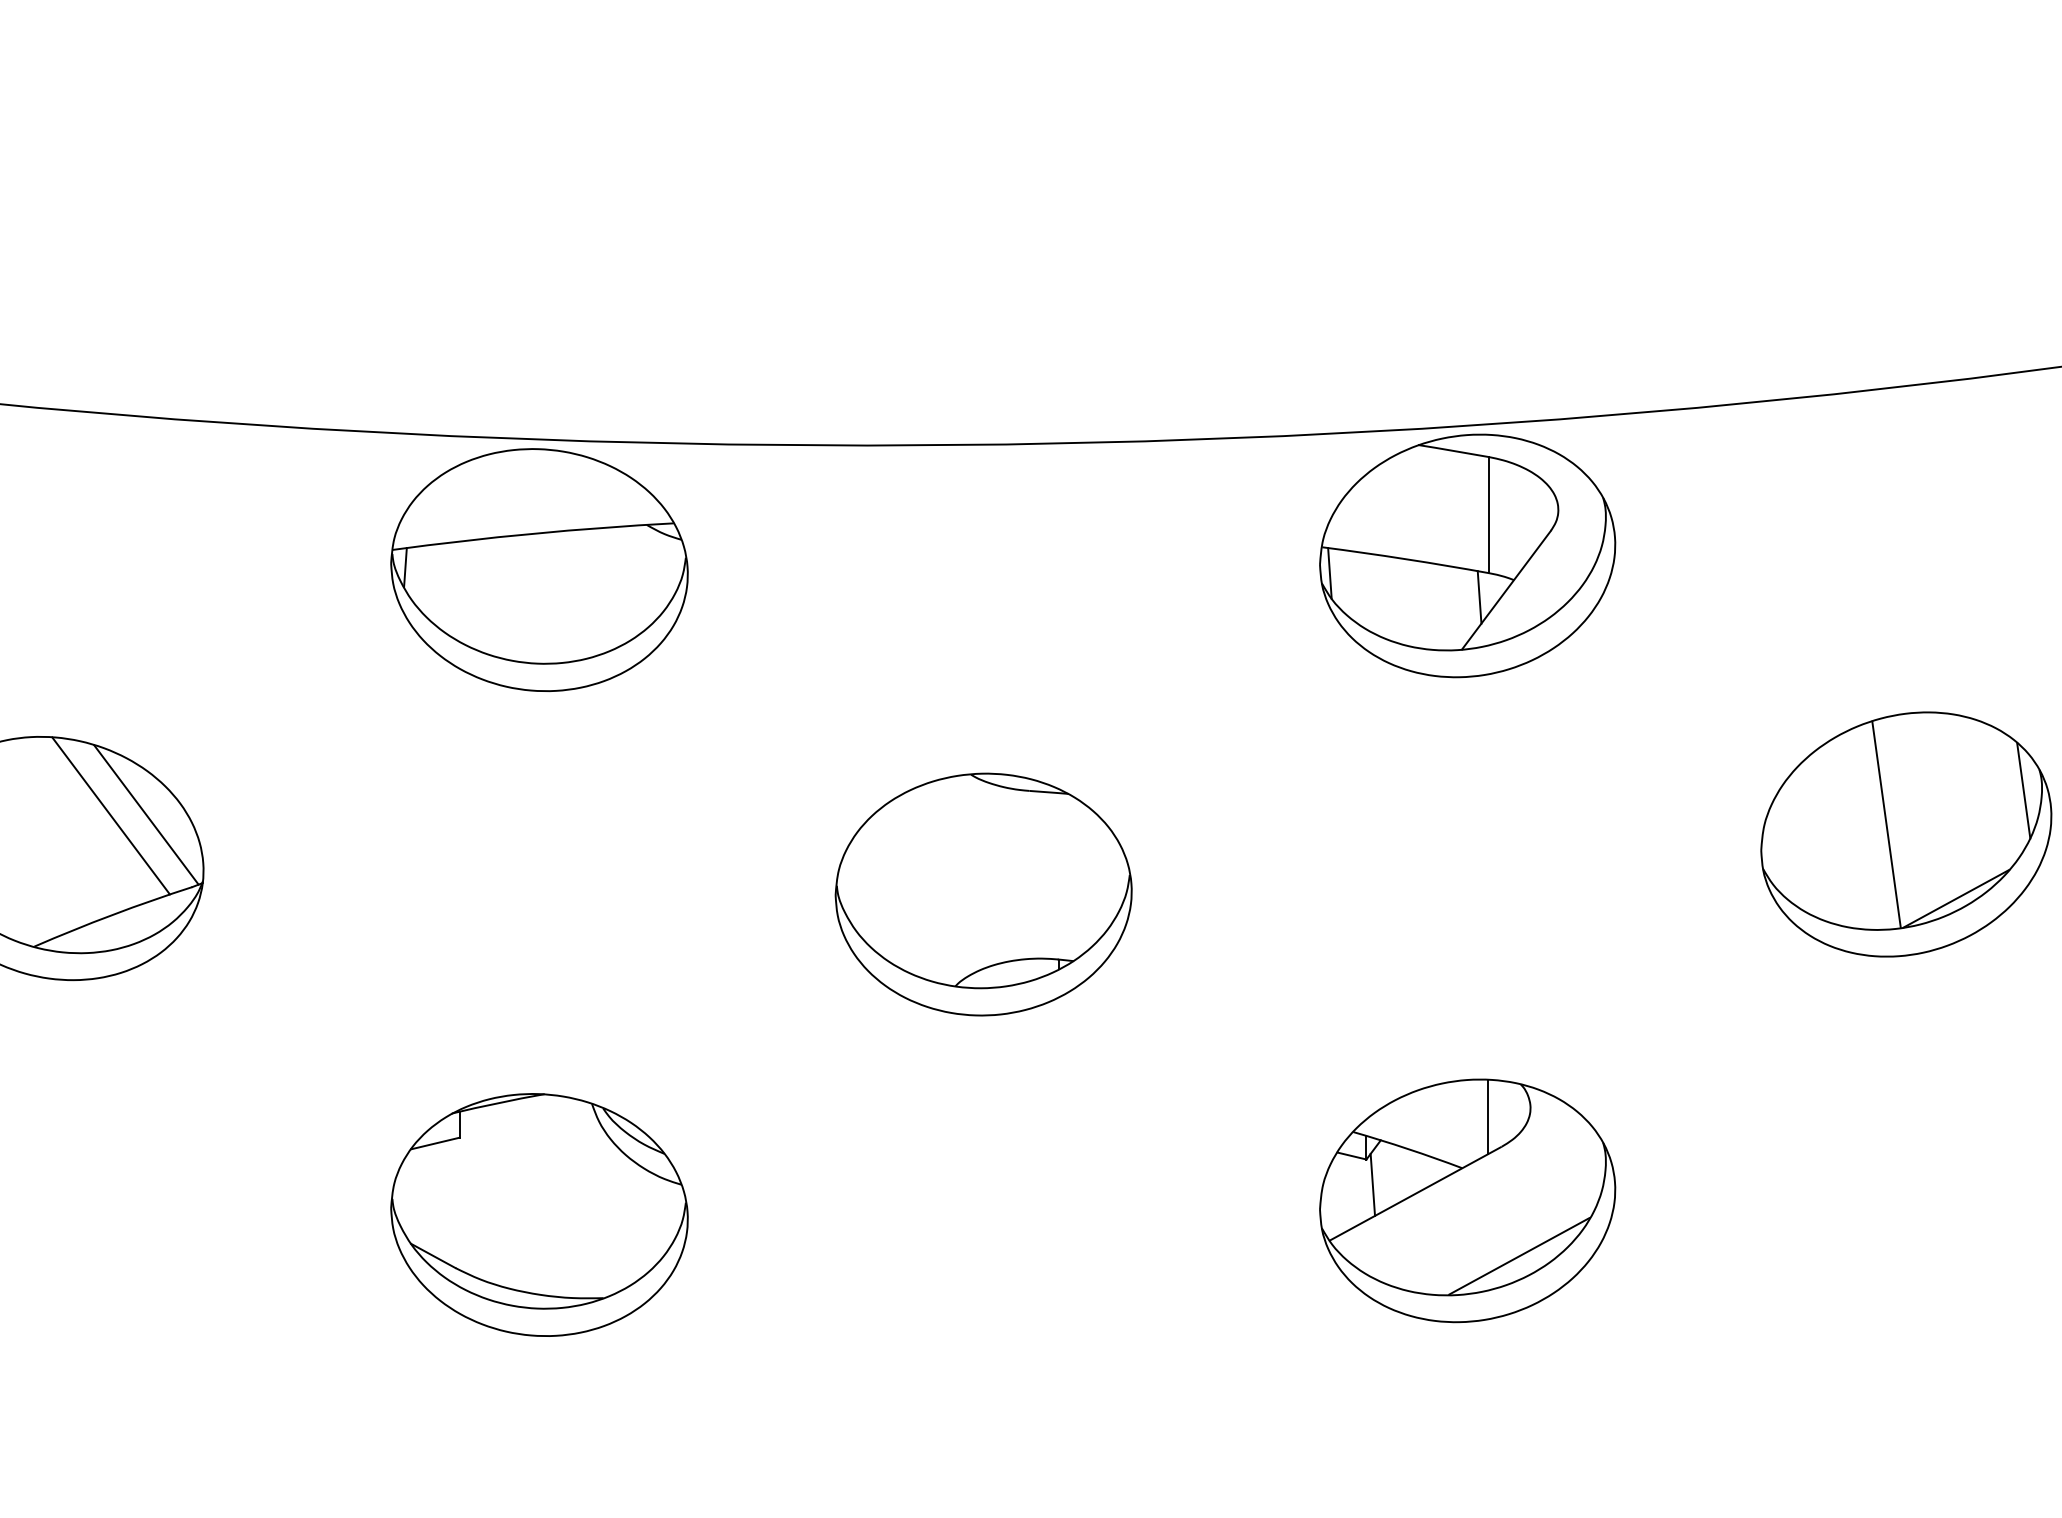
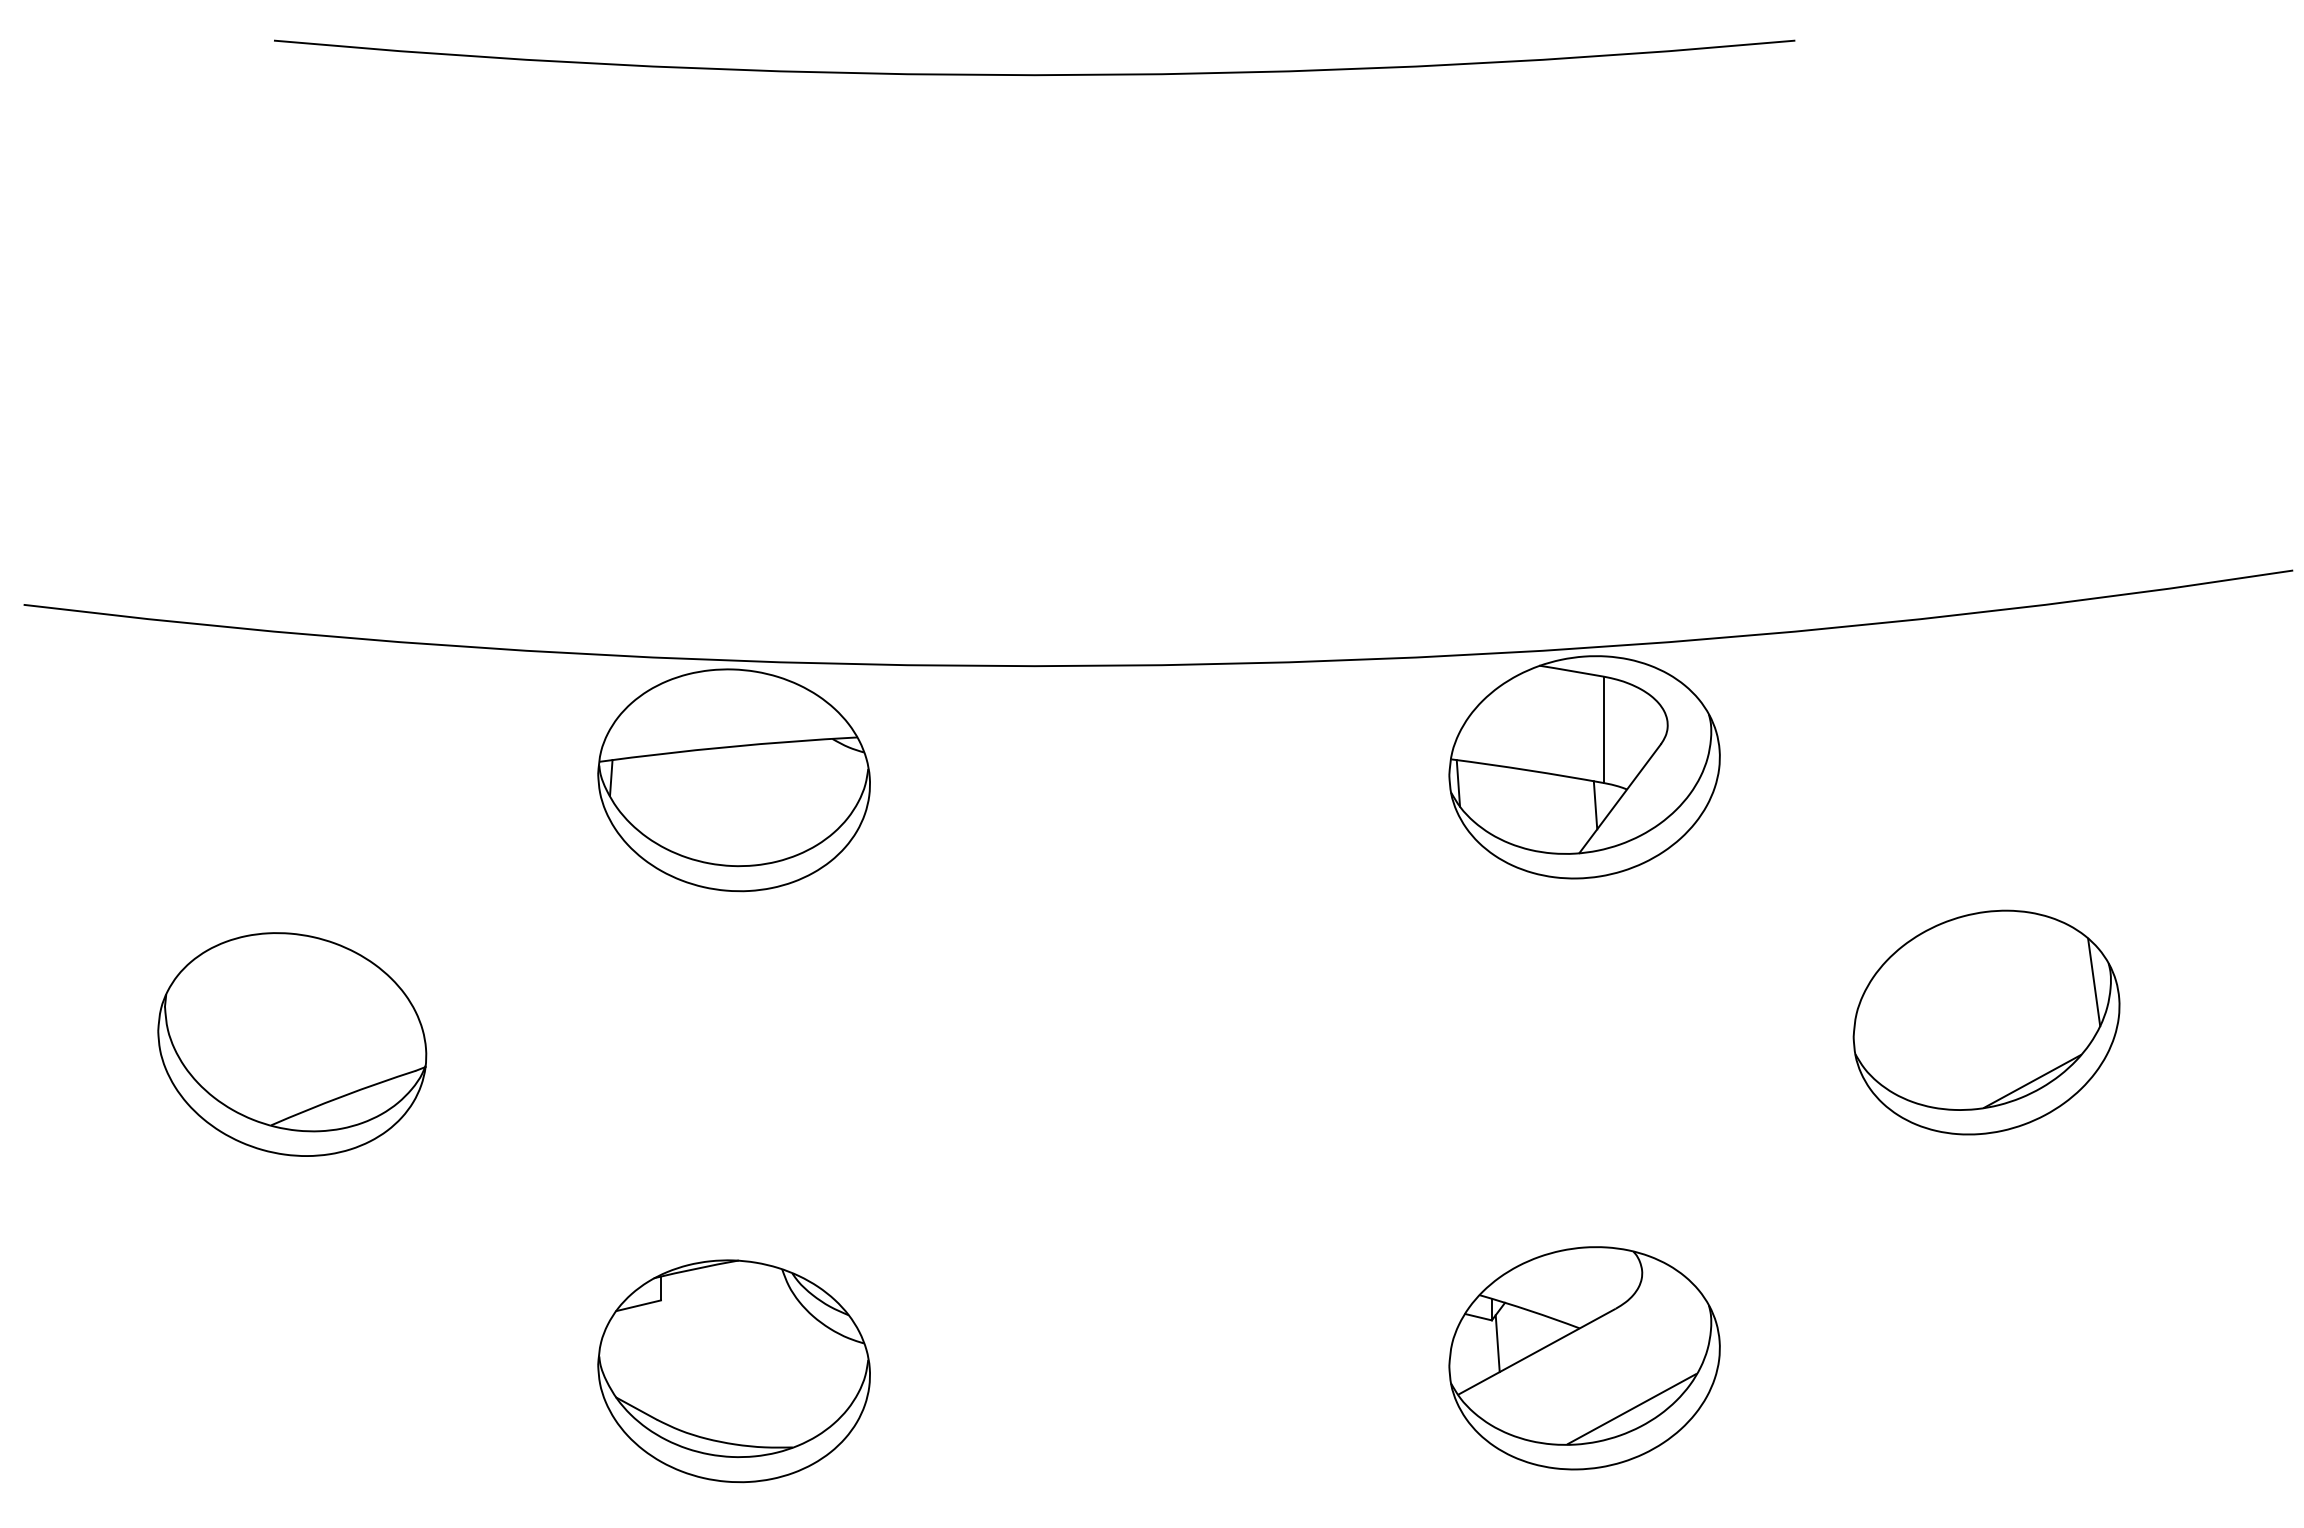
line: (145, 814) -> (373, 1004), removed
line: (111, 815) -> (341, 1005), removed
line: (1886, 824) -> (1968, 1013), removed
part: (982, 894) -> (1140, 1077), removed
line: (1488, 1117) -> (1603, 1281), removed

